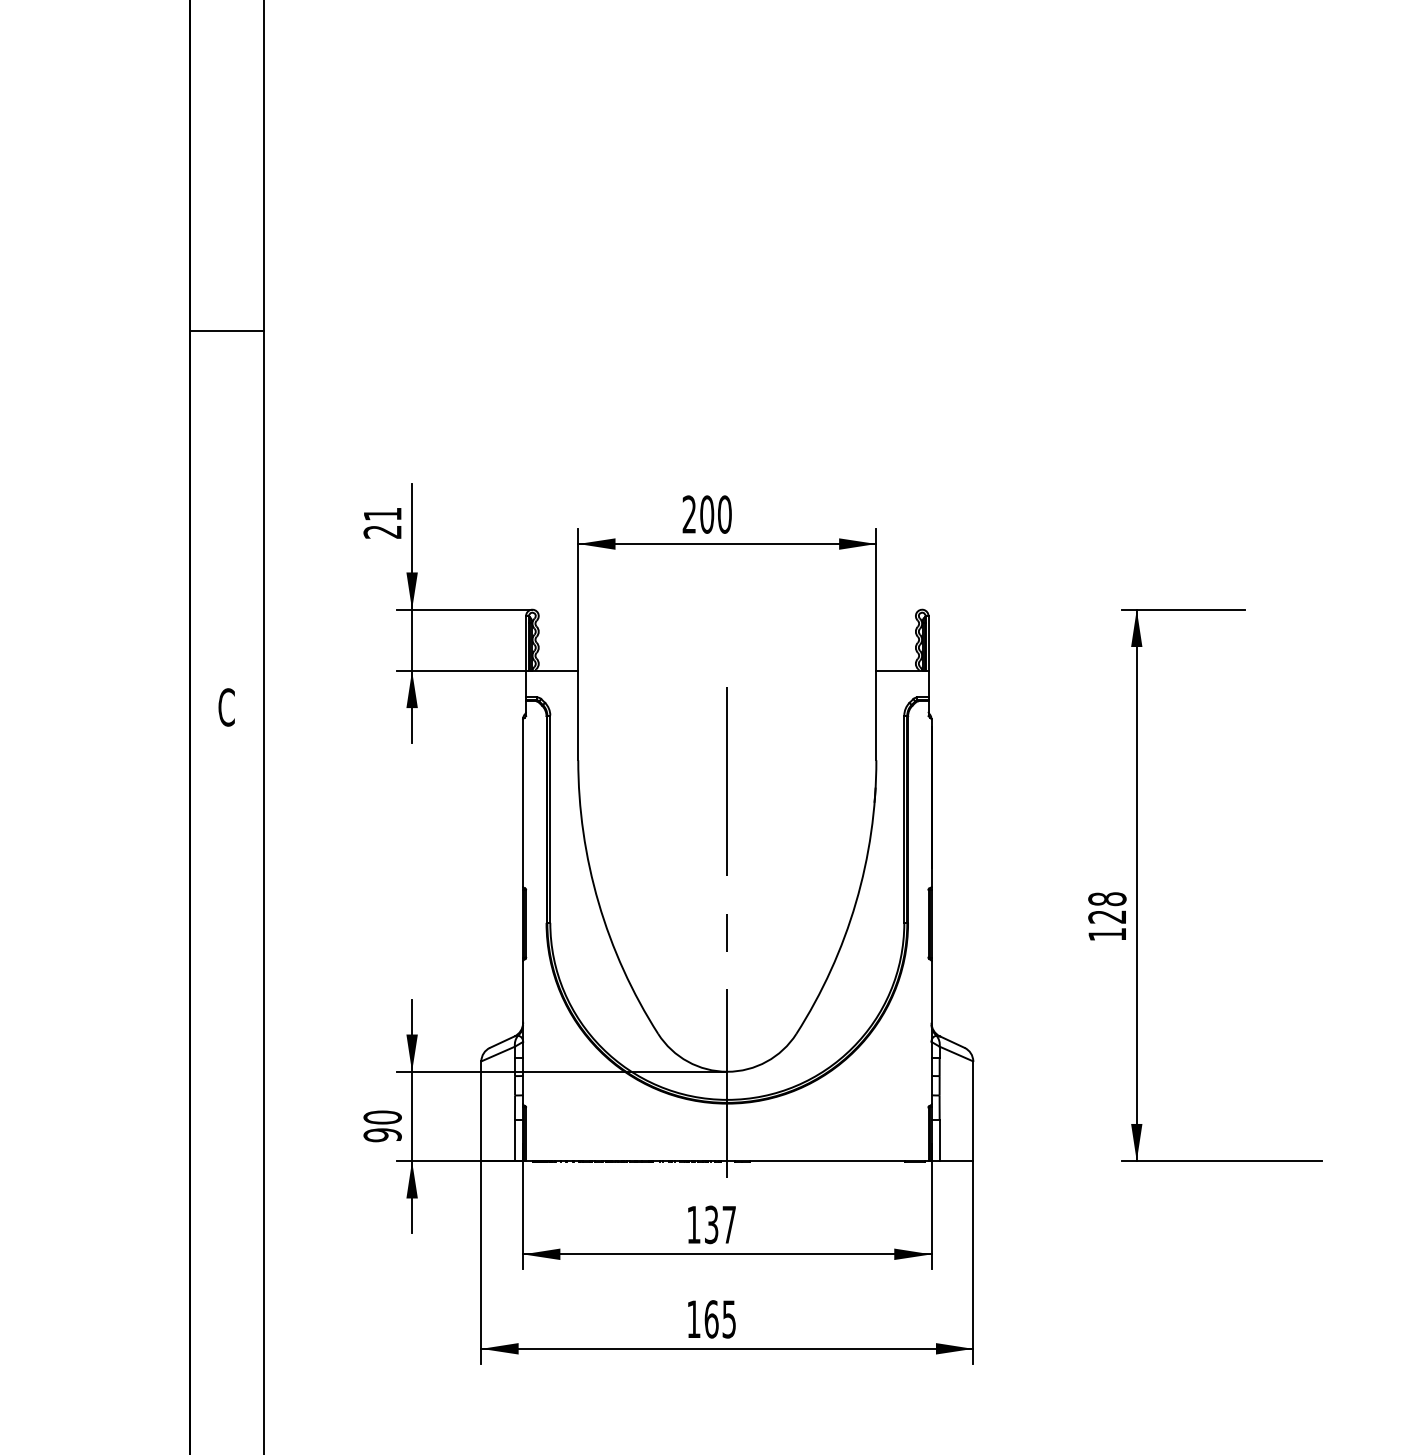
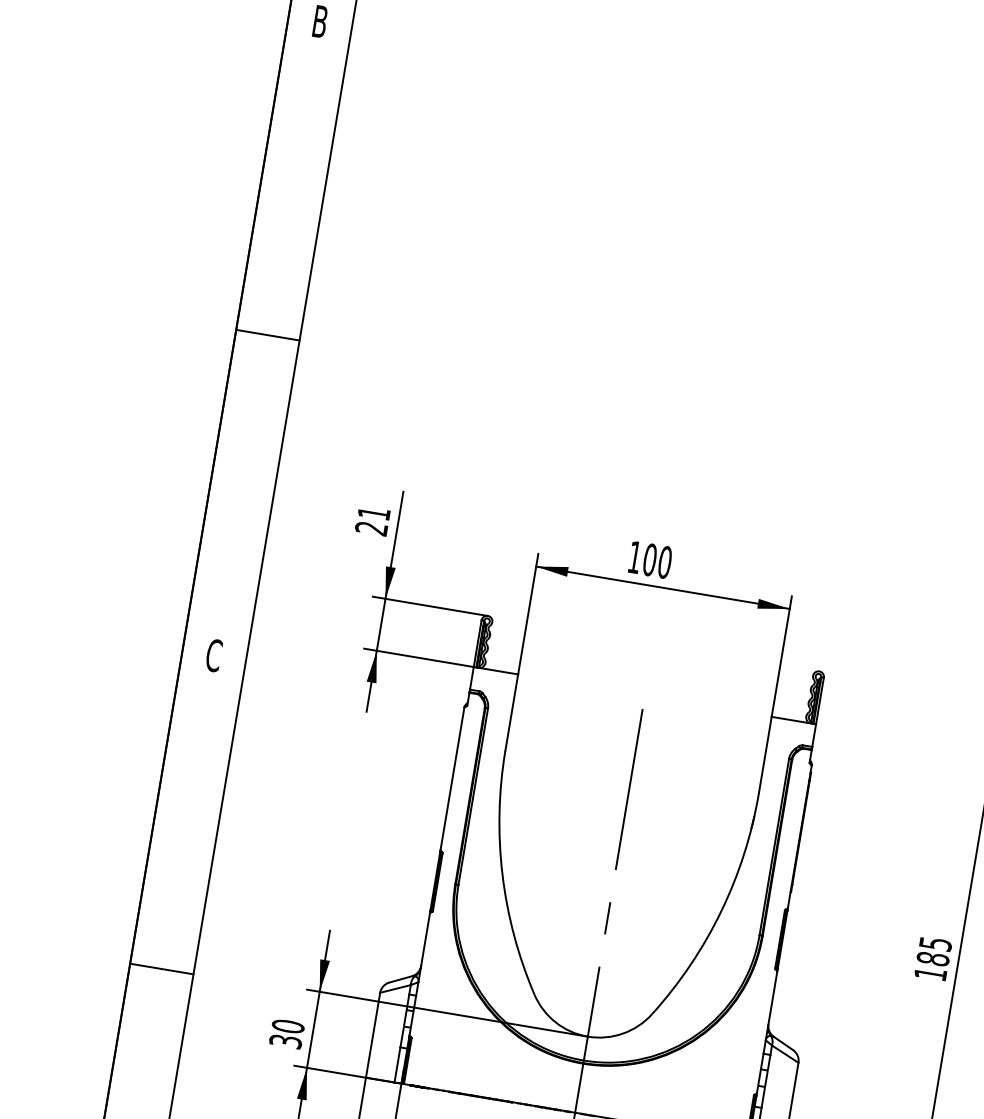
text: (688, 514) -> (634, 557), 200 -> 100
text: (1107, 907) -> (934, 951), 128 -> 185
line: (226, 1075) -> (161, 968), added
text: (382, 1135) -> (285, 1041), 90 -> 30

